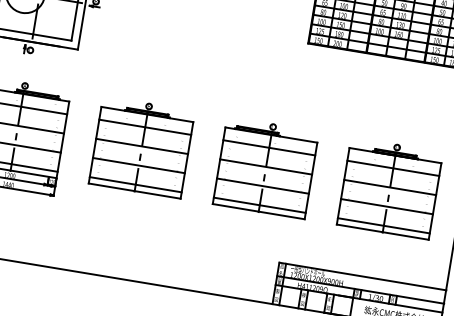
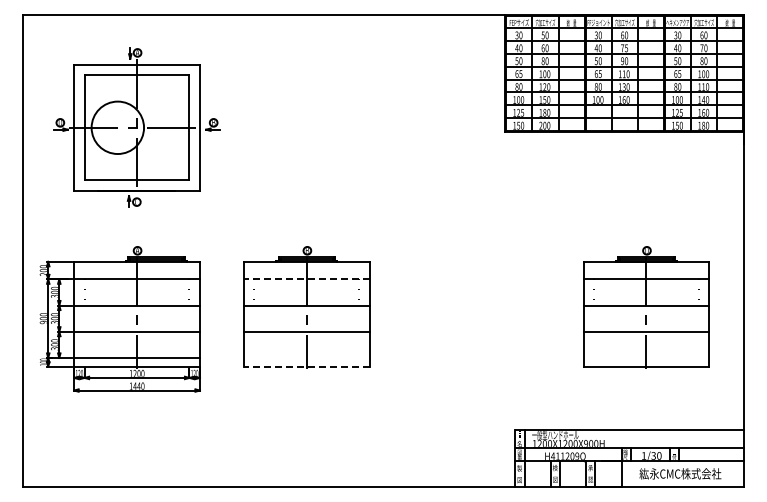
line: (144, 127) -> (306, 279), solid -> dashed
part: (265, 168) -> (476, 307), removed
line: (135, 184) -> (306, 357), removed
line: (134, 190) -> (306, 366), solid -> dashed
line: (383, 225) -> (646, 357), removed

